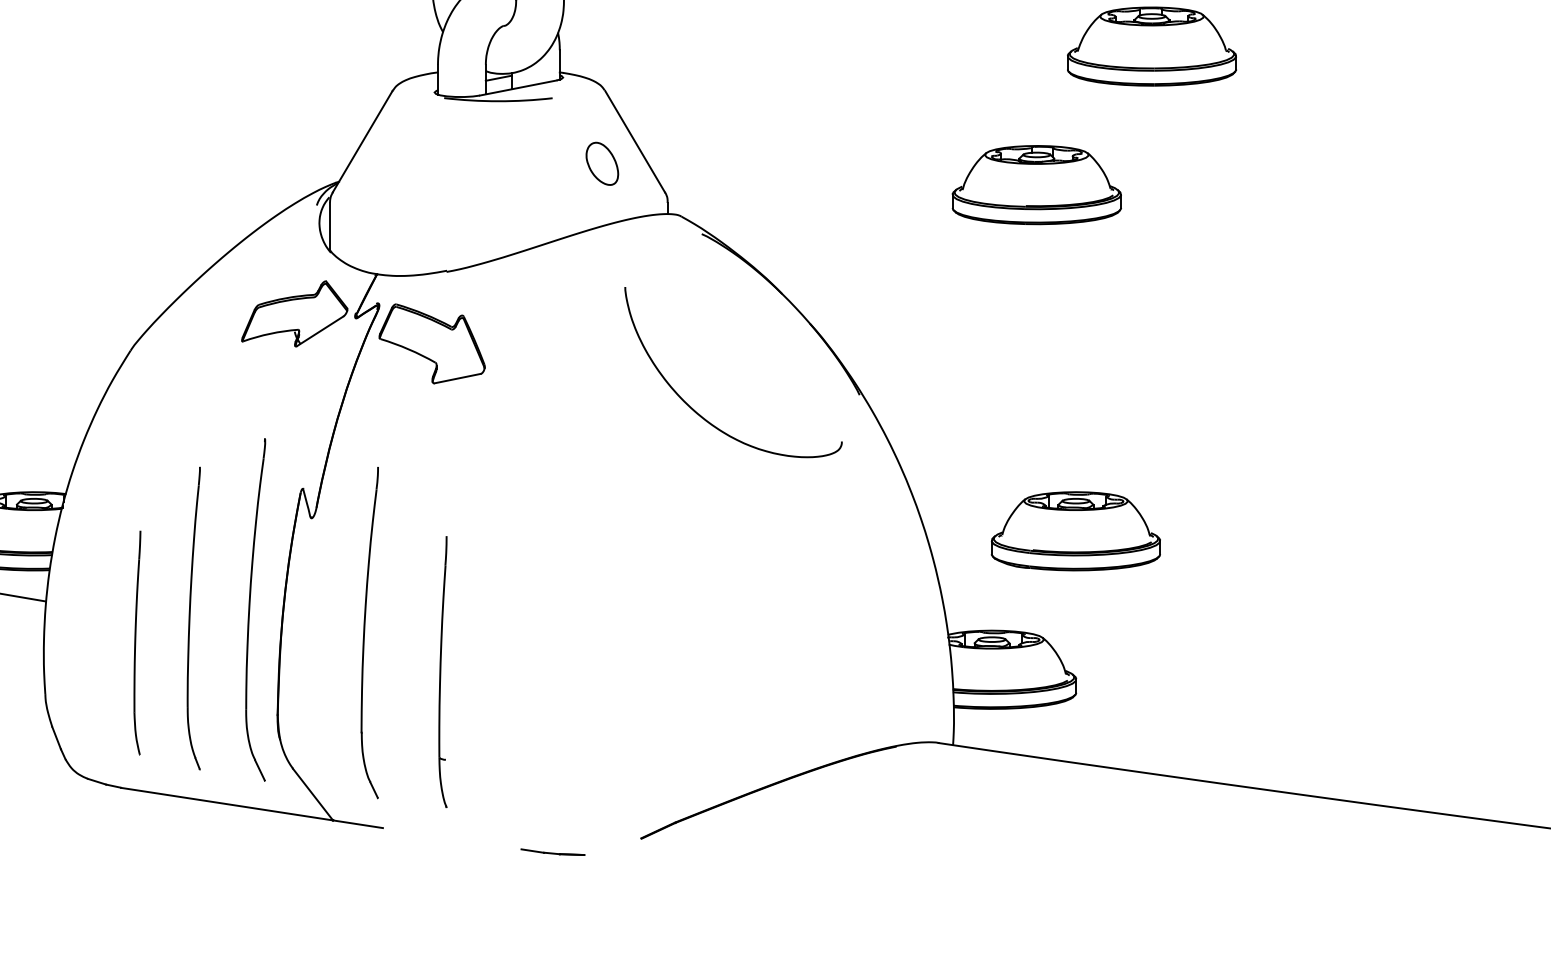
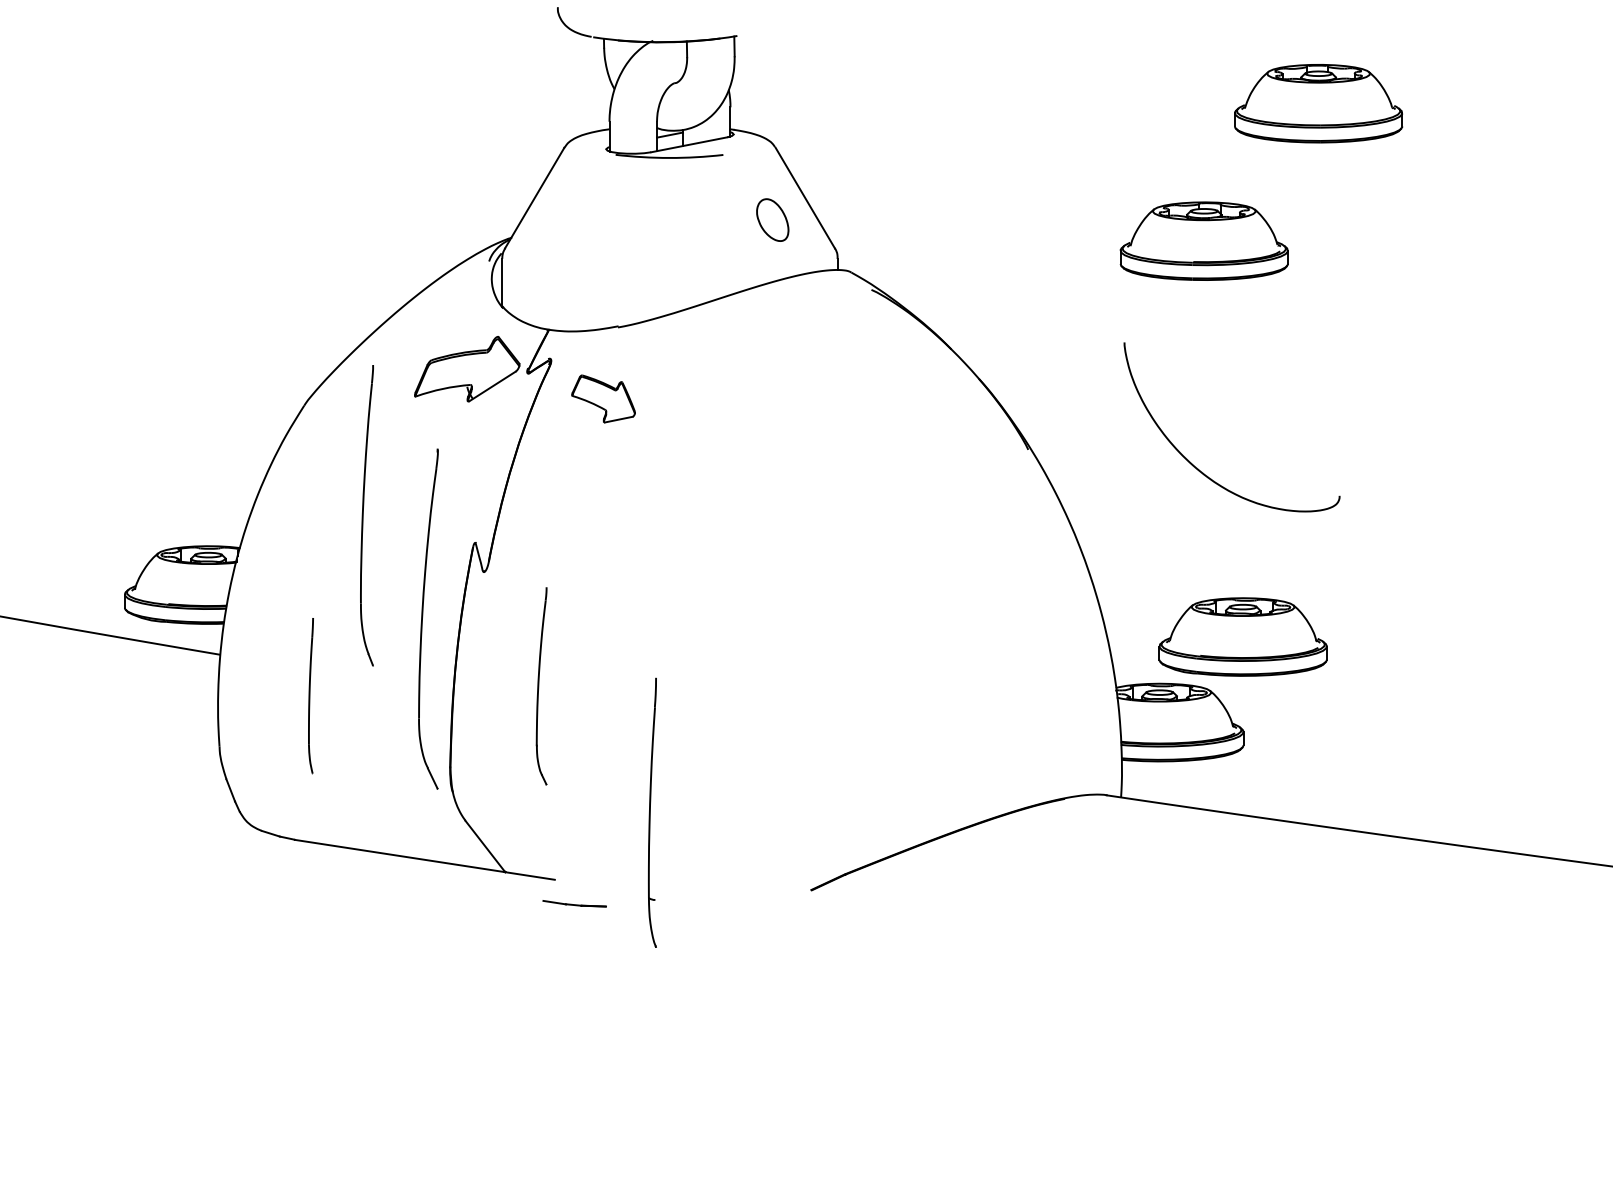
part: (431, 343) -> (603, 398), size x0.6
curve: (699, 413) -> (1198, 468), moved
part: (1075, 530) -> (1242, 636), moved
part: (255, 609) -> (428, 618), moved
part: (193, 618) -> (366, 515), moved
part: (369, 633) -> (541, 686), size x0.6
part: (136, 642) -> (310, 695), size x0.7
part: (443, 671) -> (652, 812), moved
part: (552, 851) -> (574, 903), moved

